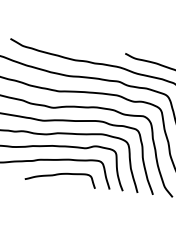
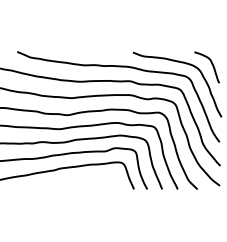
curve: (59, 175) -> (82, 181), removed

